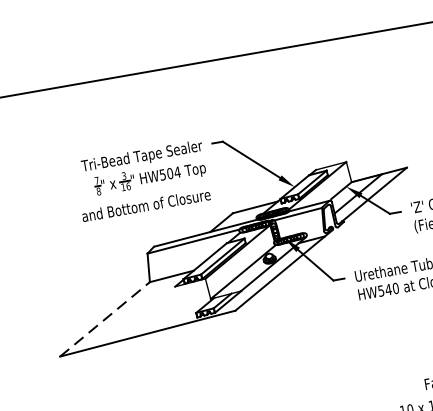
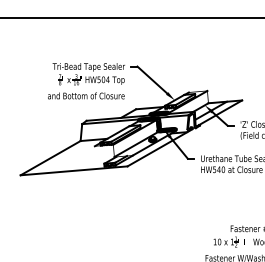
line: (104, 319) -> (50, 158), dashed -> solid

